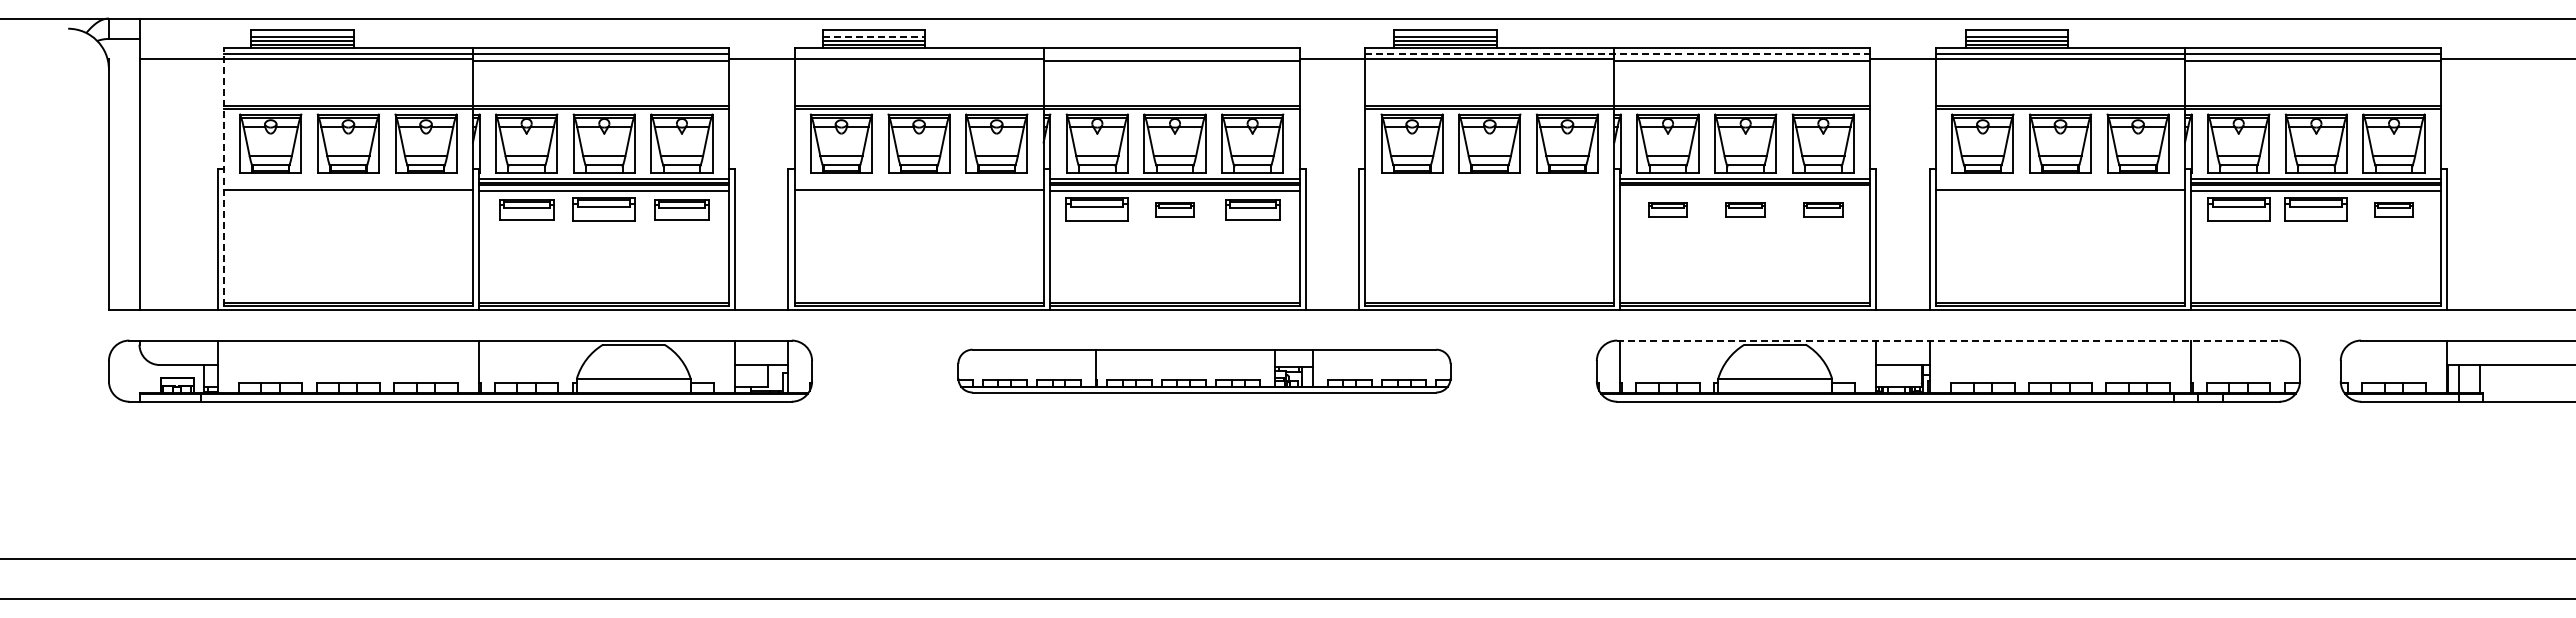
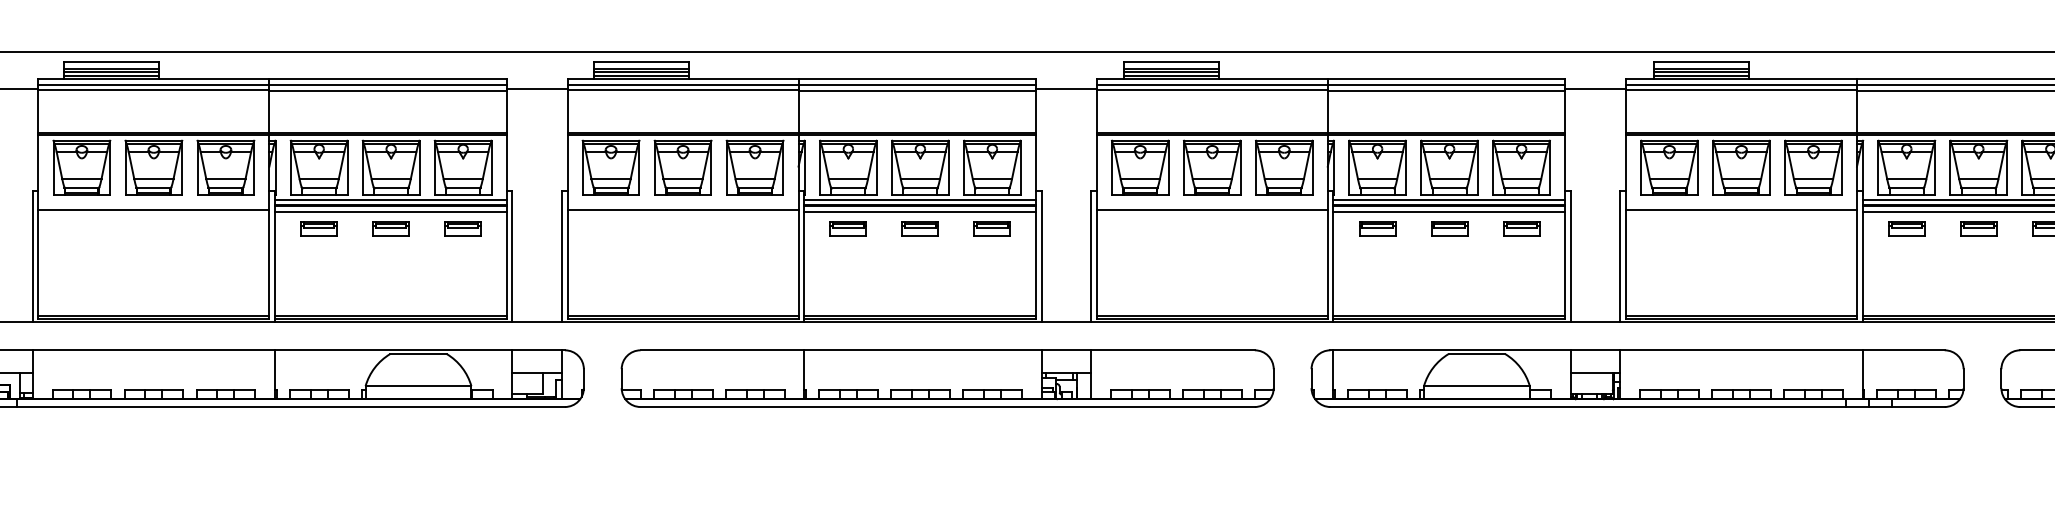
line: (874, 36) -> (641, 68), dashed -> solid
line: (1046, 54) -> (801, 85), added
line: (1618, 54) -> (1331, 85), dashed -> solid
line: (223, 176) -> (38, 198), dashed -> solid
line: (1489, 189) -> (1212, 210), added
line: (1745, 190) -> (1449, 211), added
part: (526, 209) -> (319, 228), size x0.71
part: (604, 209) -> (391, 228), size x0.62
part: (681, 209) -> (462, 228), size x0.71
part: (1097, 209) -> (848, 228), size x0.62
part: (1252, 209) -> (992, 228), size x0.71
part: (2238, 209) -> (1906, 228), size x0.62
part: (2316, 209) -> (1978, 228), size x0.62
line: (1948, 340) -> (1637, 350), dashed -> solid
part: (1204, 370) -> (947, 378), size x1.43

